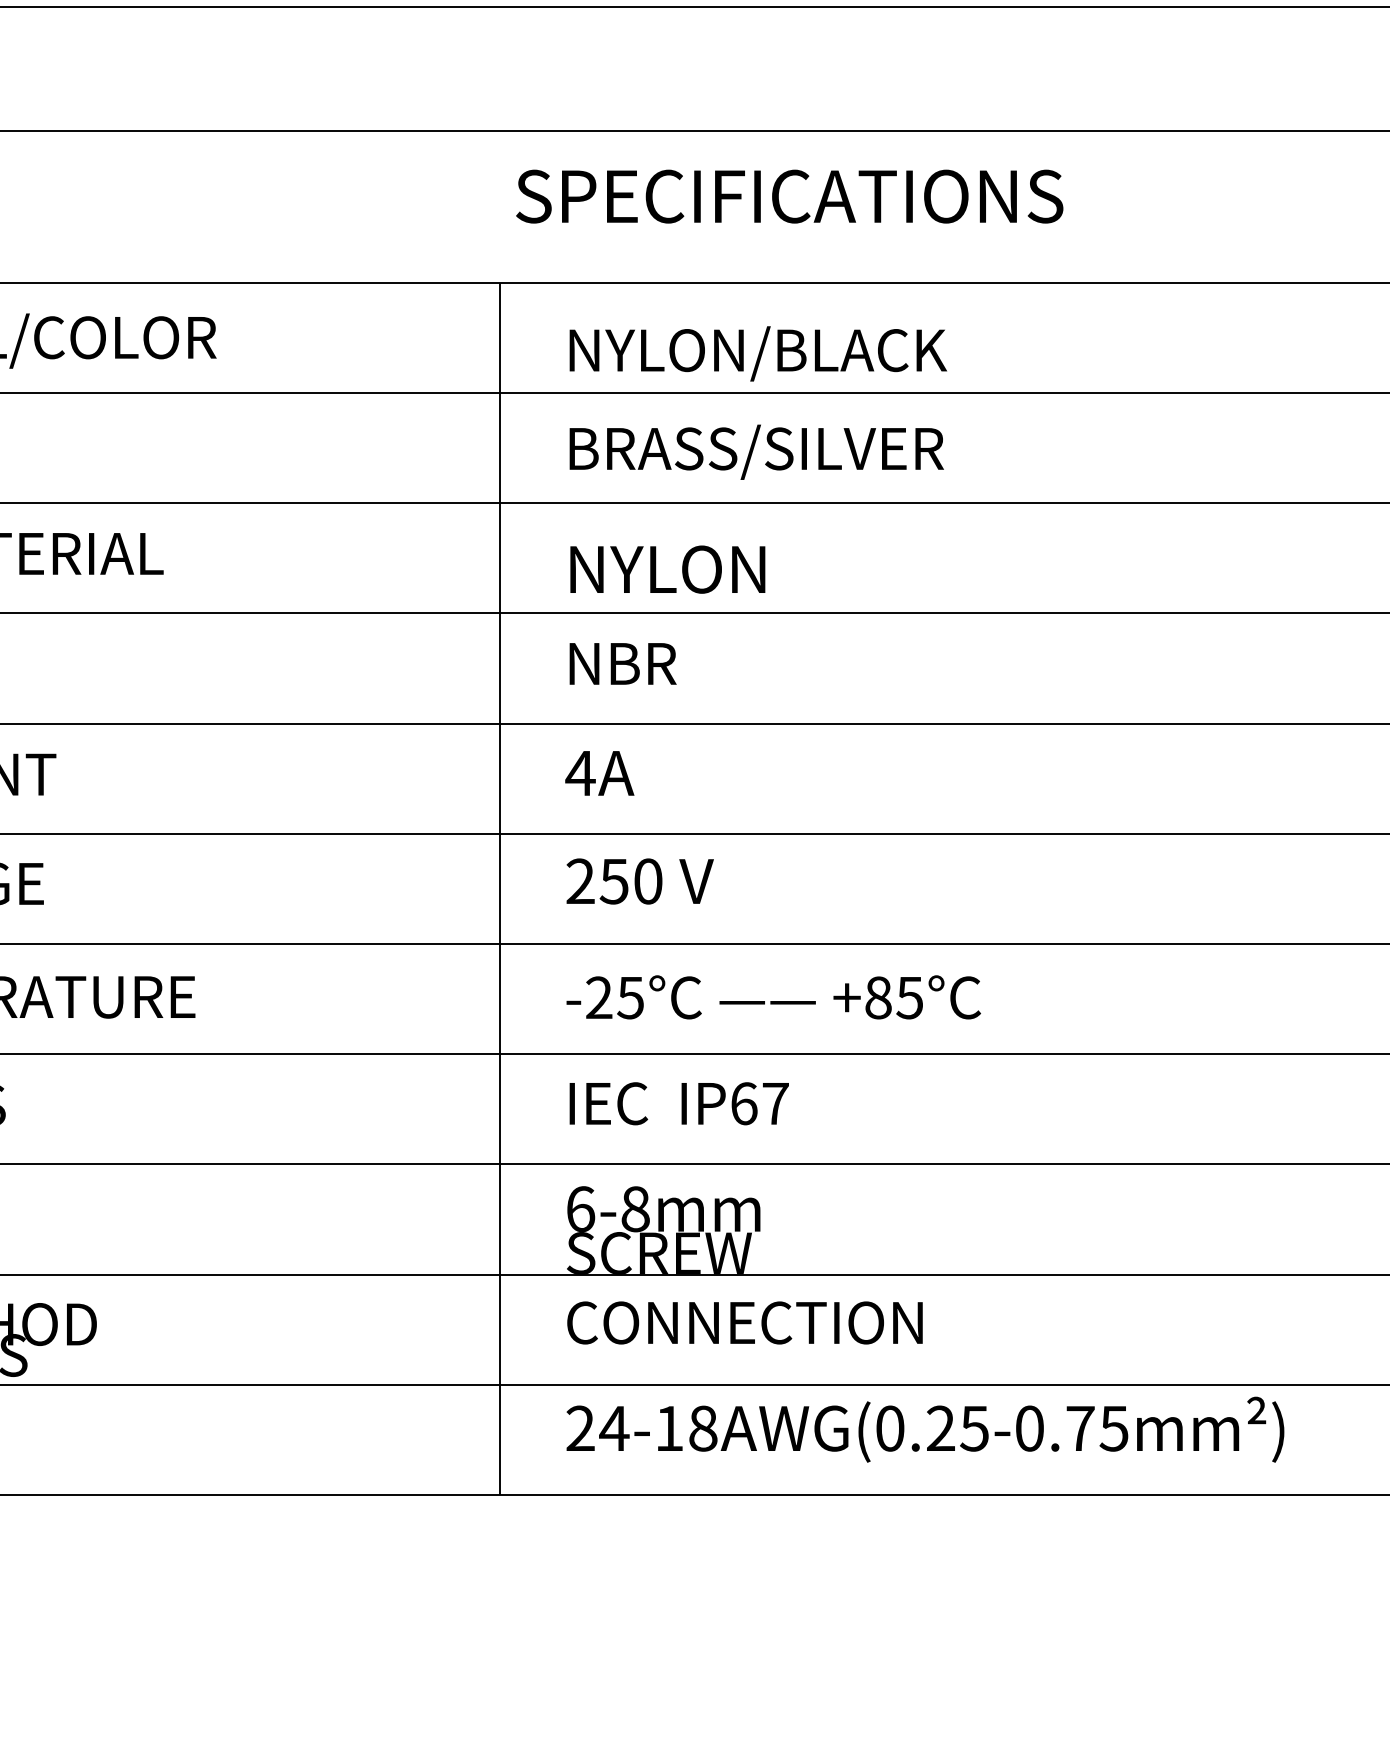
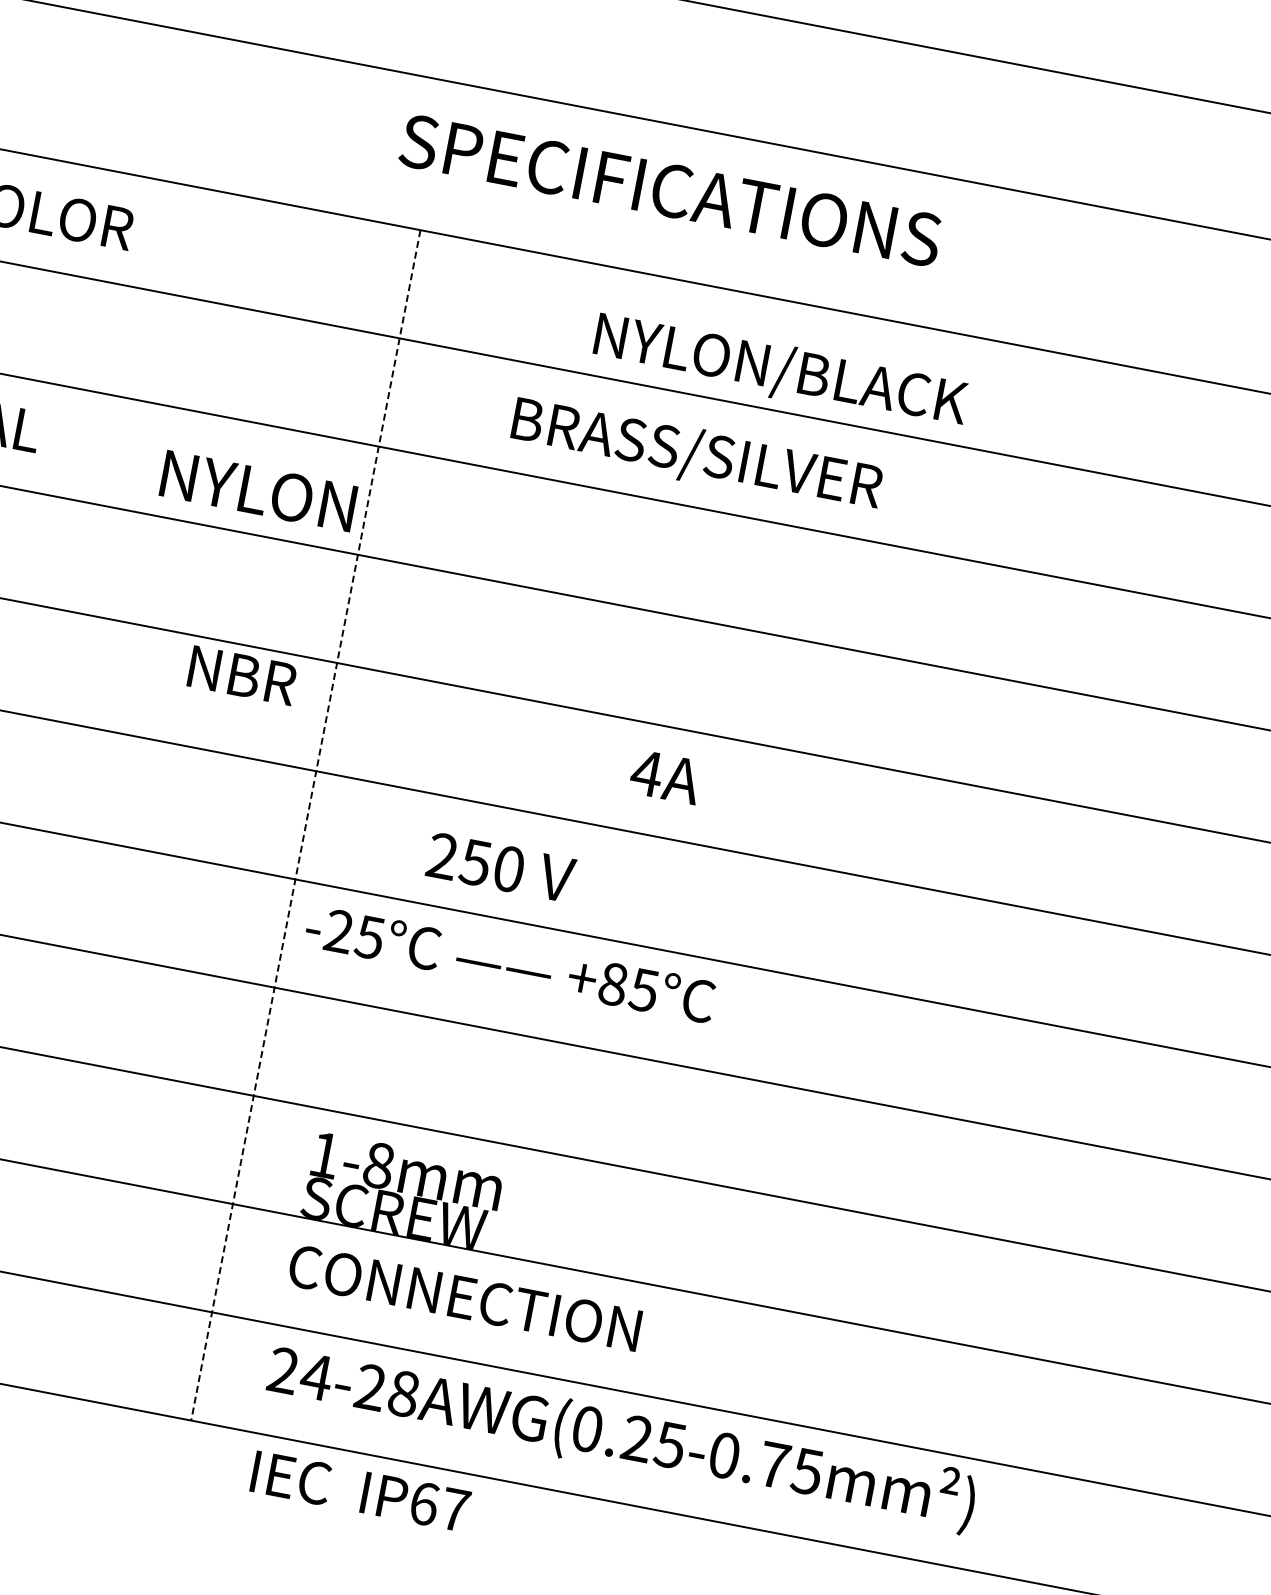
text: (789, 196) -> (670, 190), moved
text: (757, 353) -> (780, 371), moved
text: (756, 451) -> (696, 455), moved
text: (667, 569) -> (258, 490), moved
text: (622, 663) -> (242, 675), moved
text: (599, 773) -> (665, 777), moved
text: (639, 881) -> (500, 867), moved
line: (499, 889) -> (305, 825), solid -> dashed
text: (773, 997) -> (510, 964), moved
text: (678, 1103) -> (359, 1491), moved
text: (581, 1208) -> (325, 1154), 6-8mm -> 1-8mm
text: (669, 1427) -> (370, 1386), 24-18AWG(0.25-0.75mm²) -> 24-28AWG(0.25-0.75mm²)

